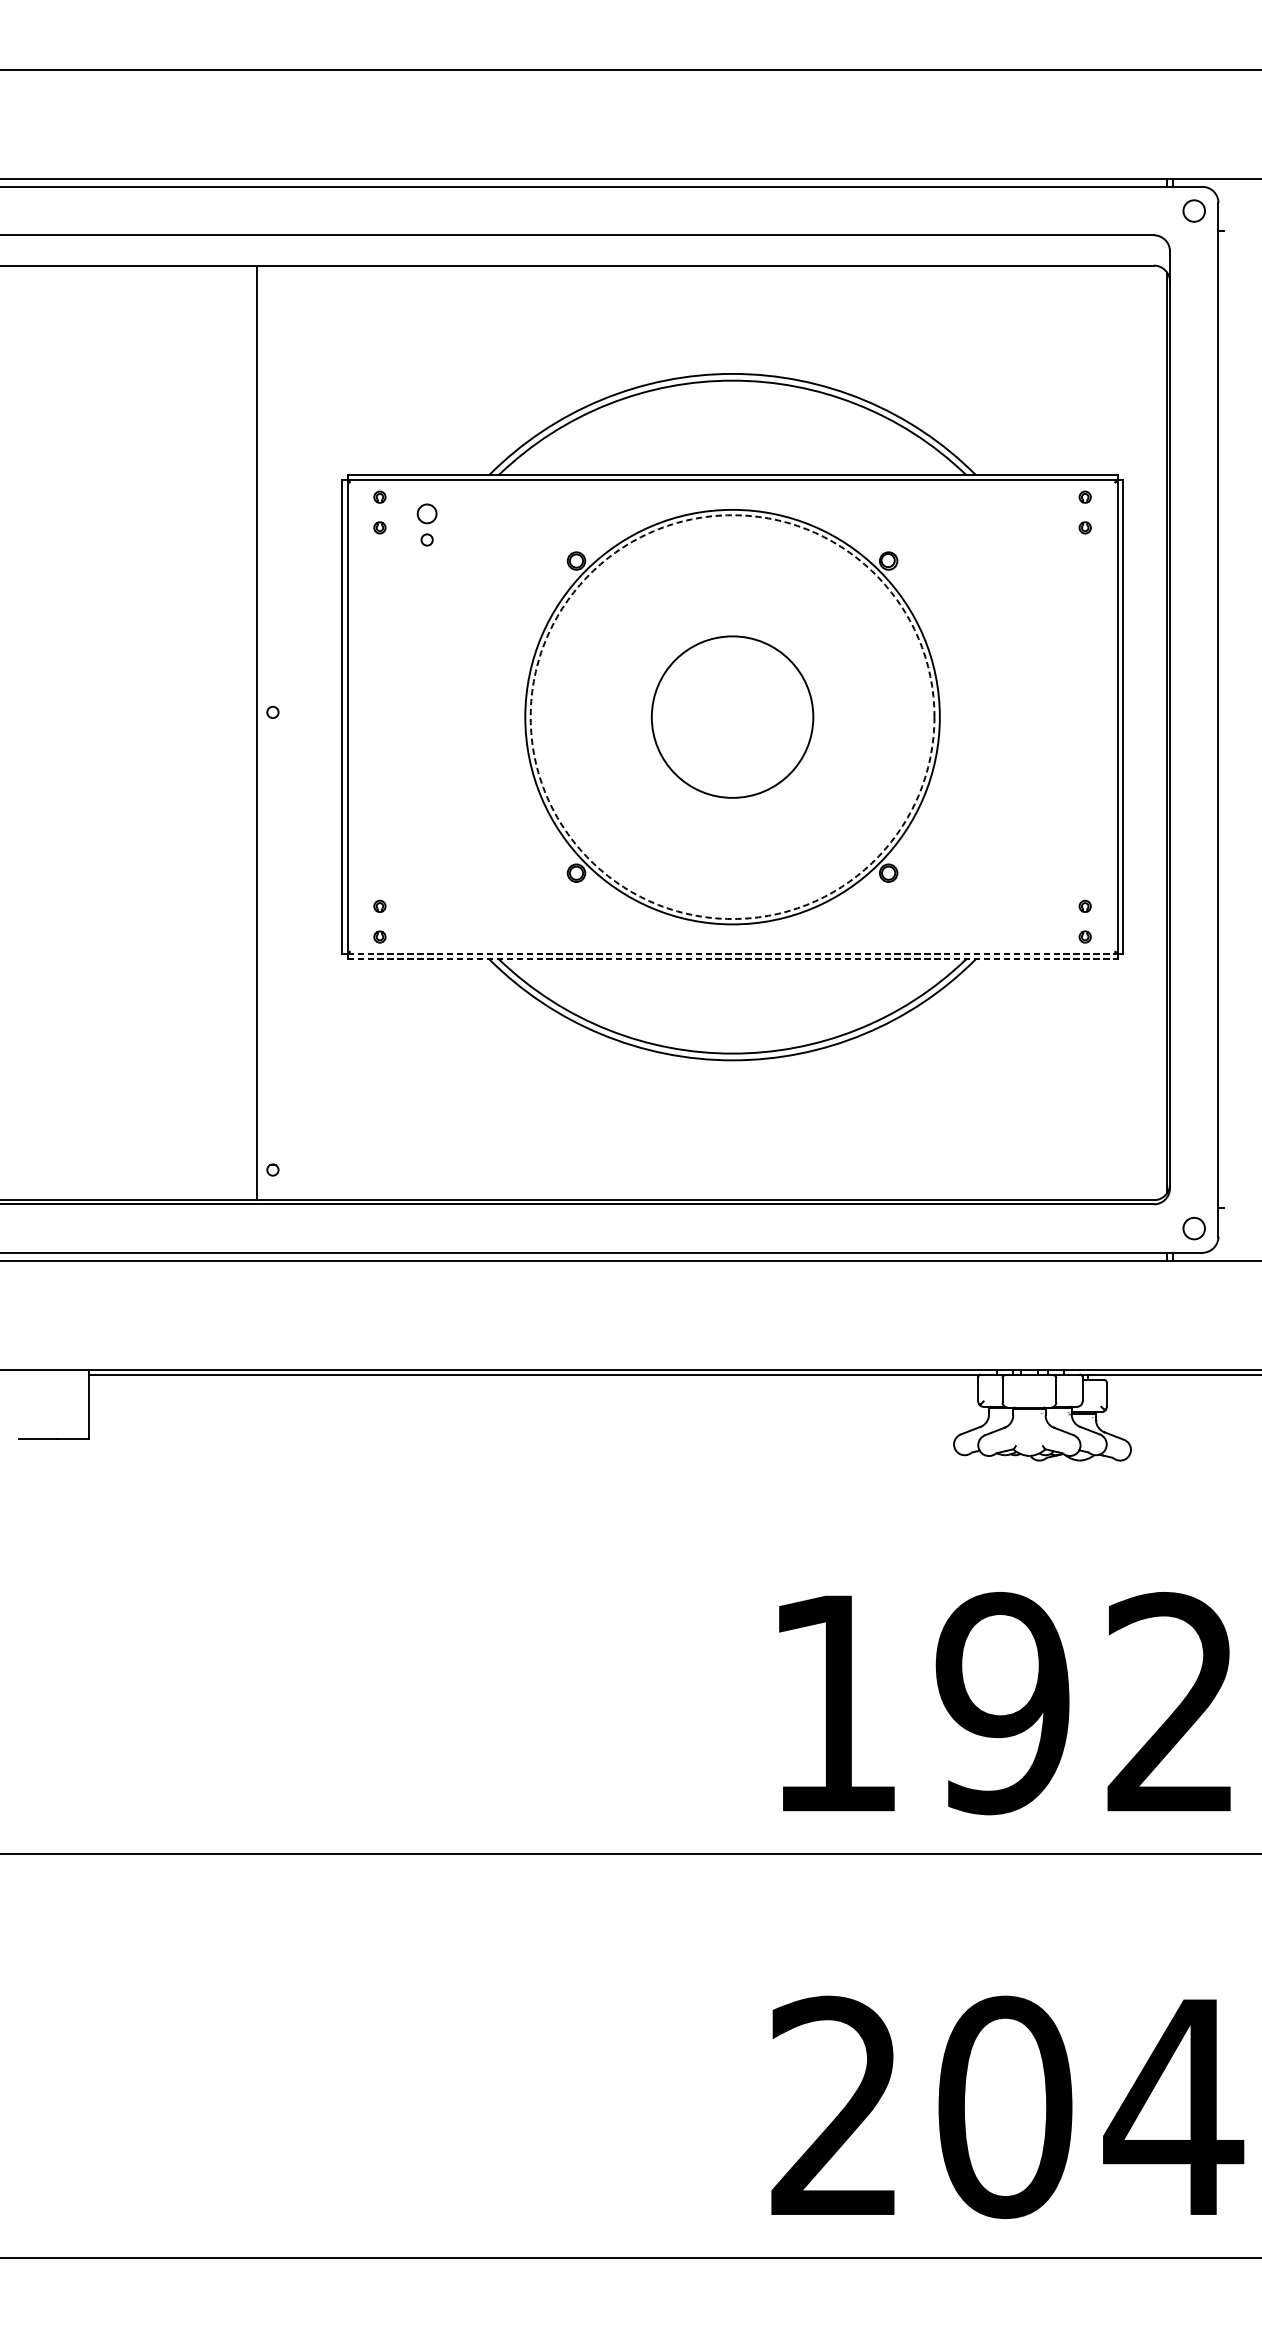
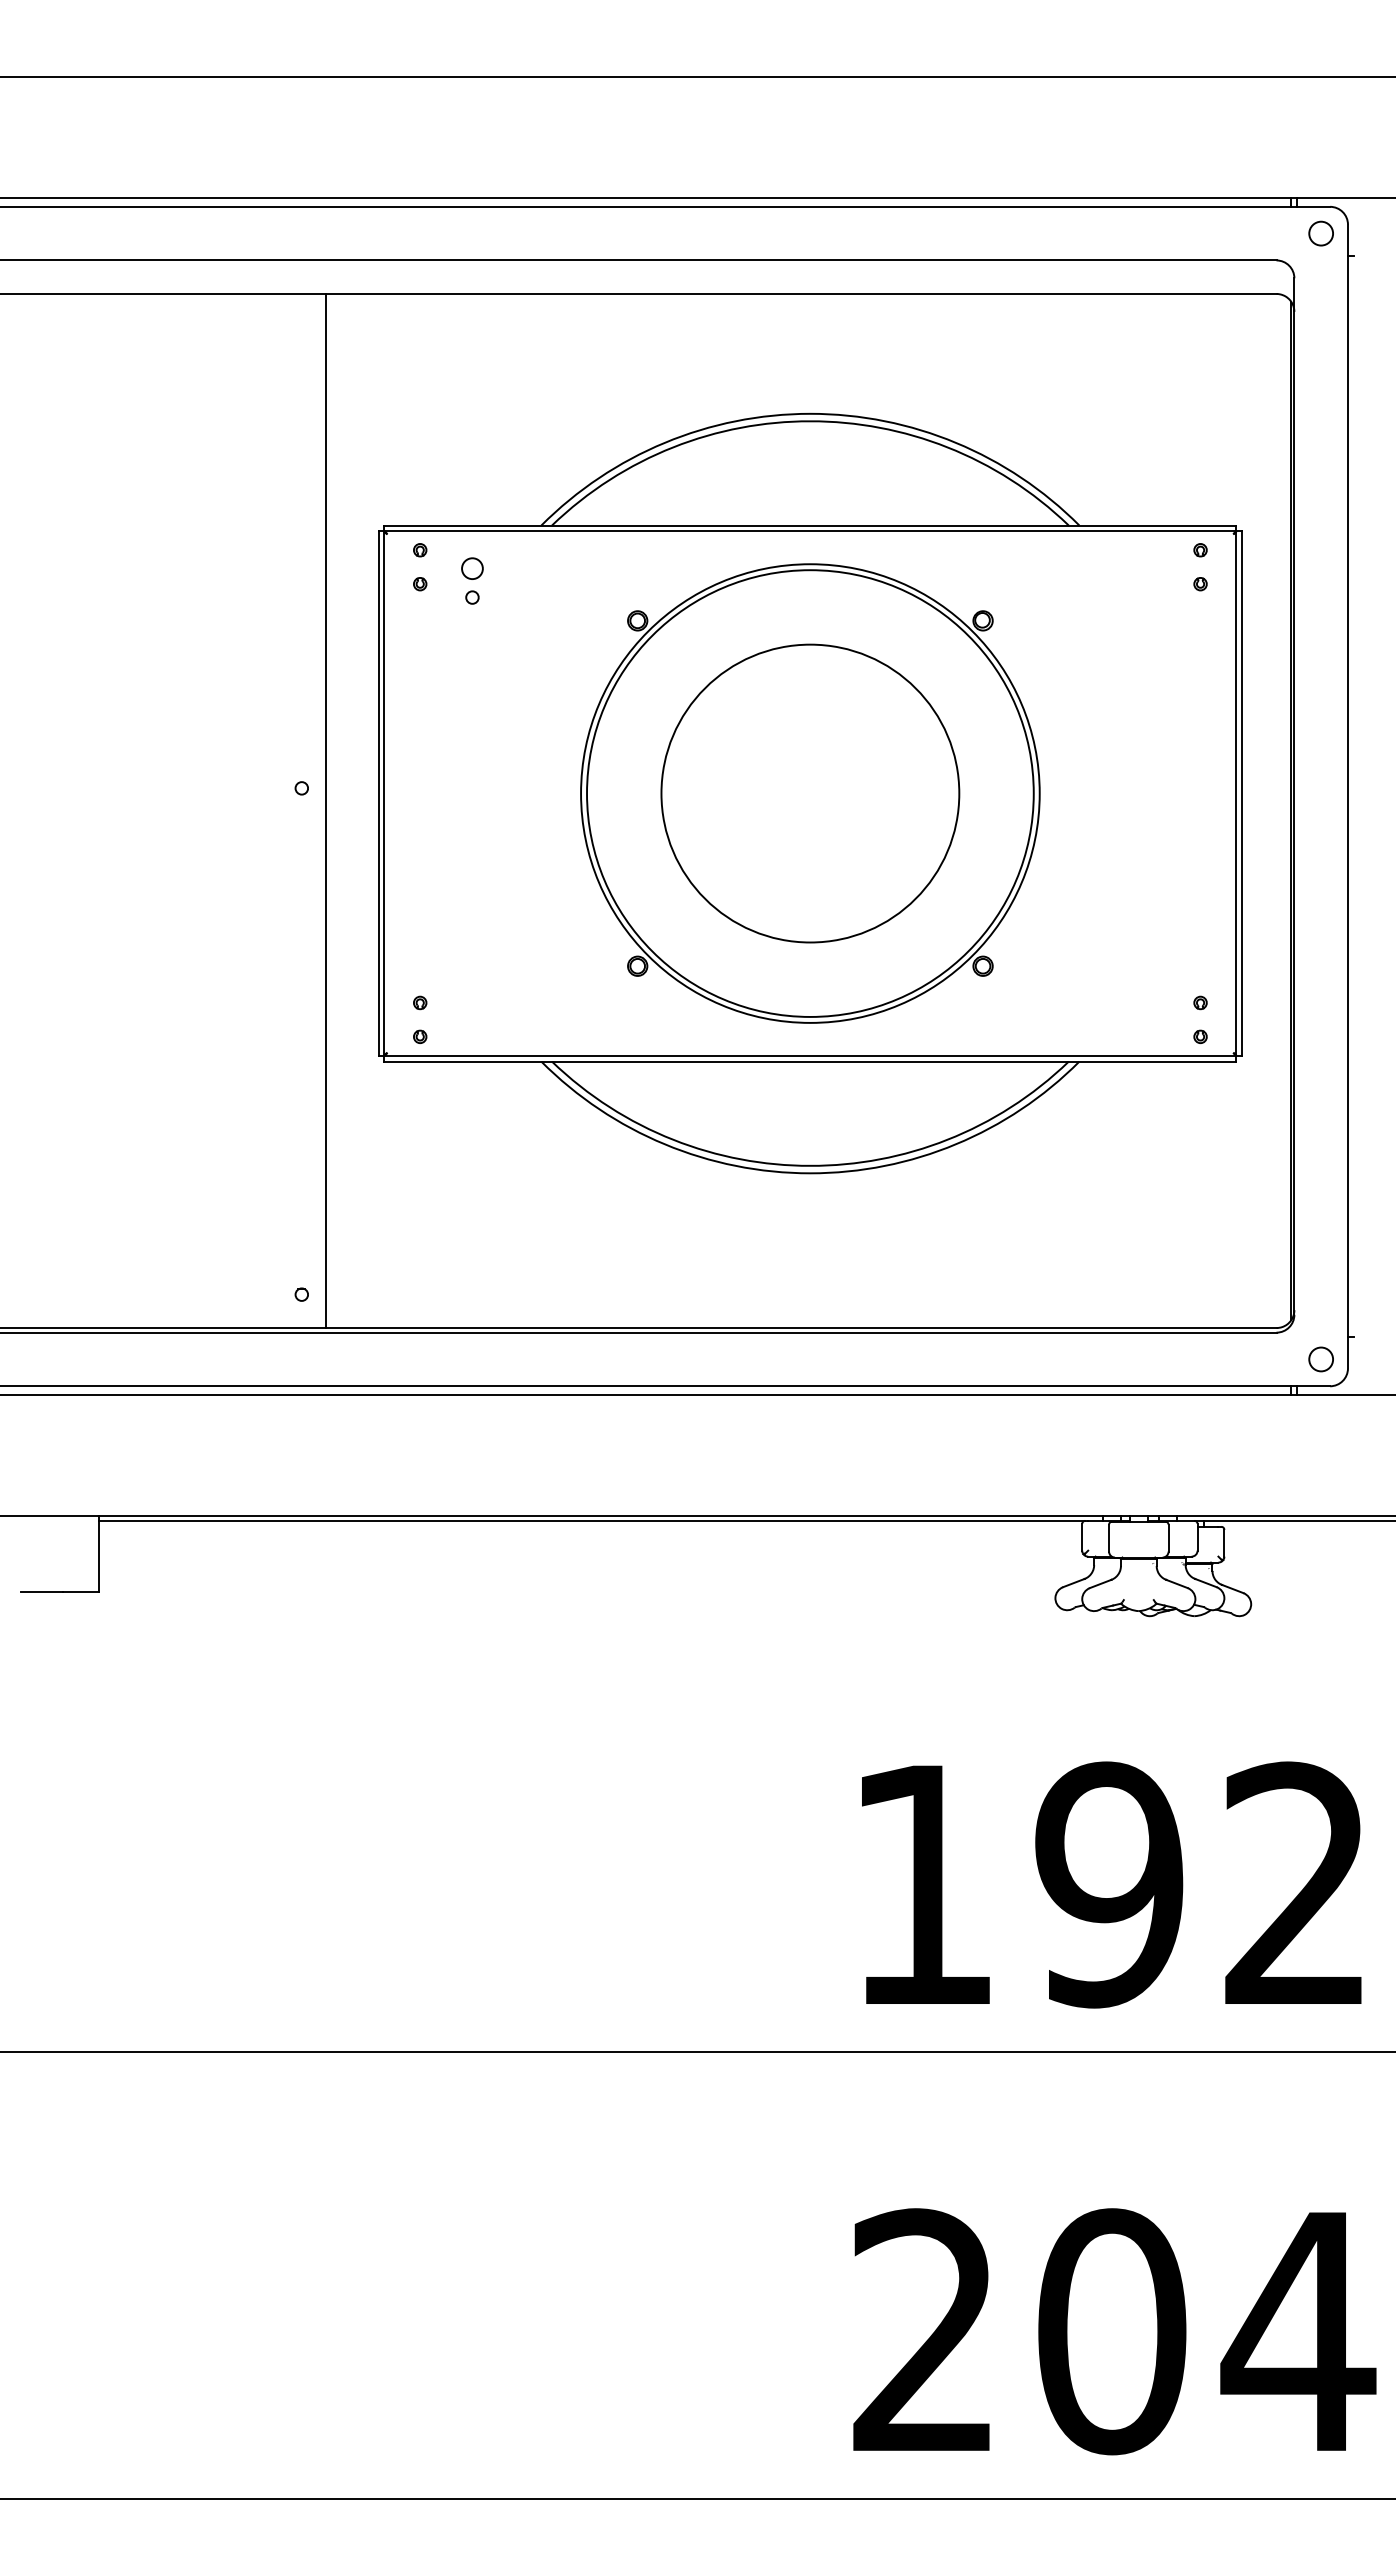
circle: (732, 717) -> (810, 793), dashed -> solid
circle: (732, 717) -> (810, 793), size x1.67
line: (256, 732) -> (325, 810), moved
line: (732, 953) -> (810, 1055), dashed -> solid
line: (732, 959) -> (810, 1061), dashed -> solid

